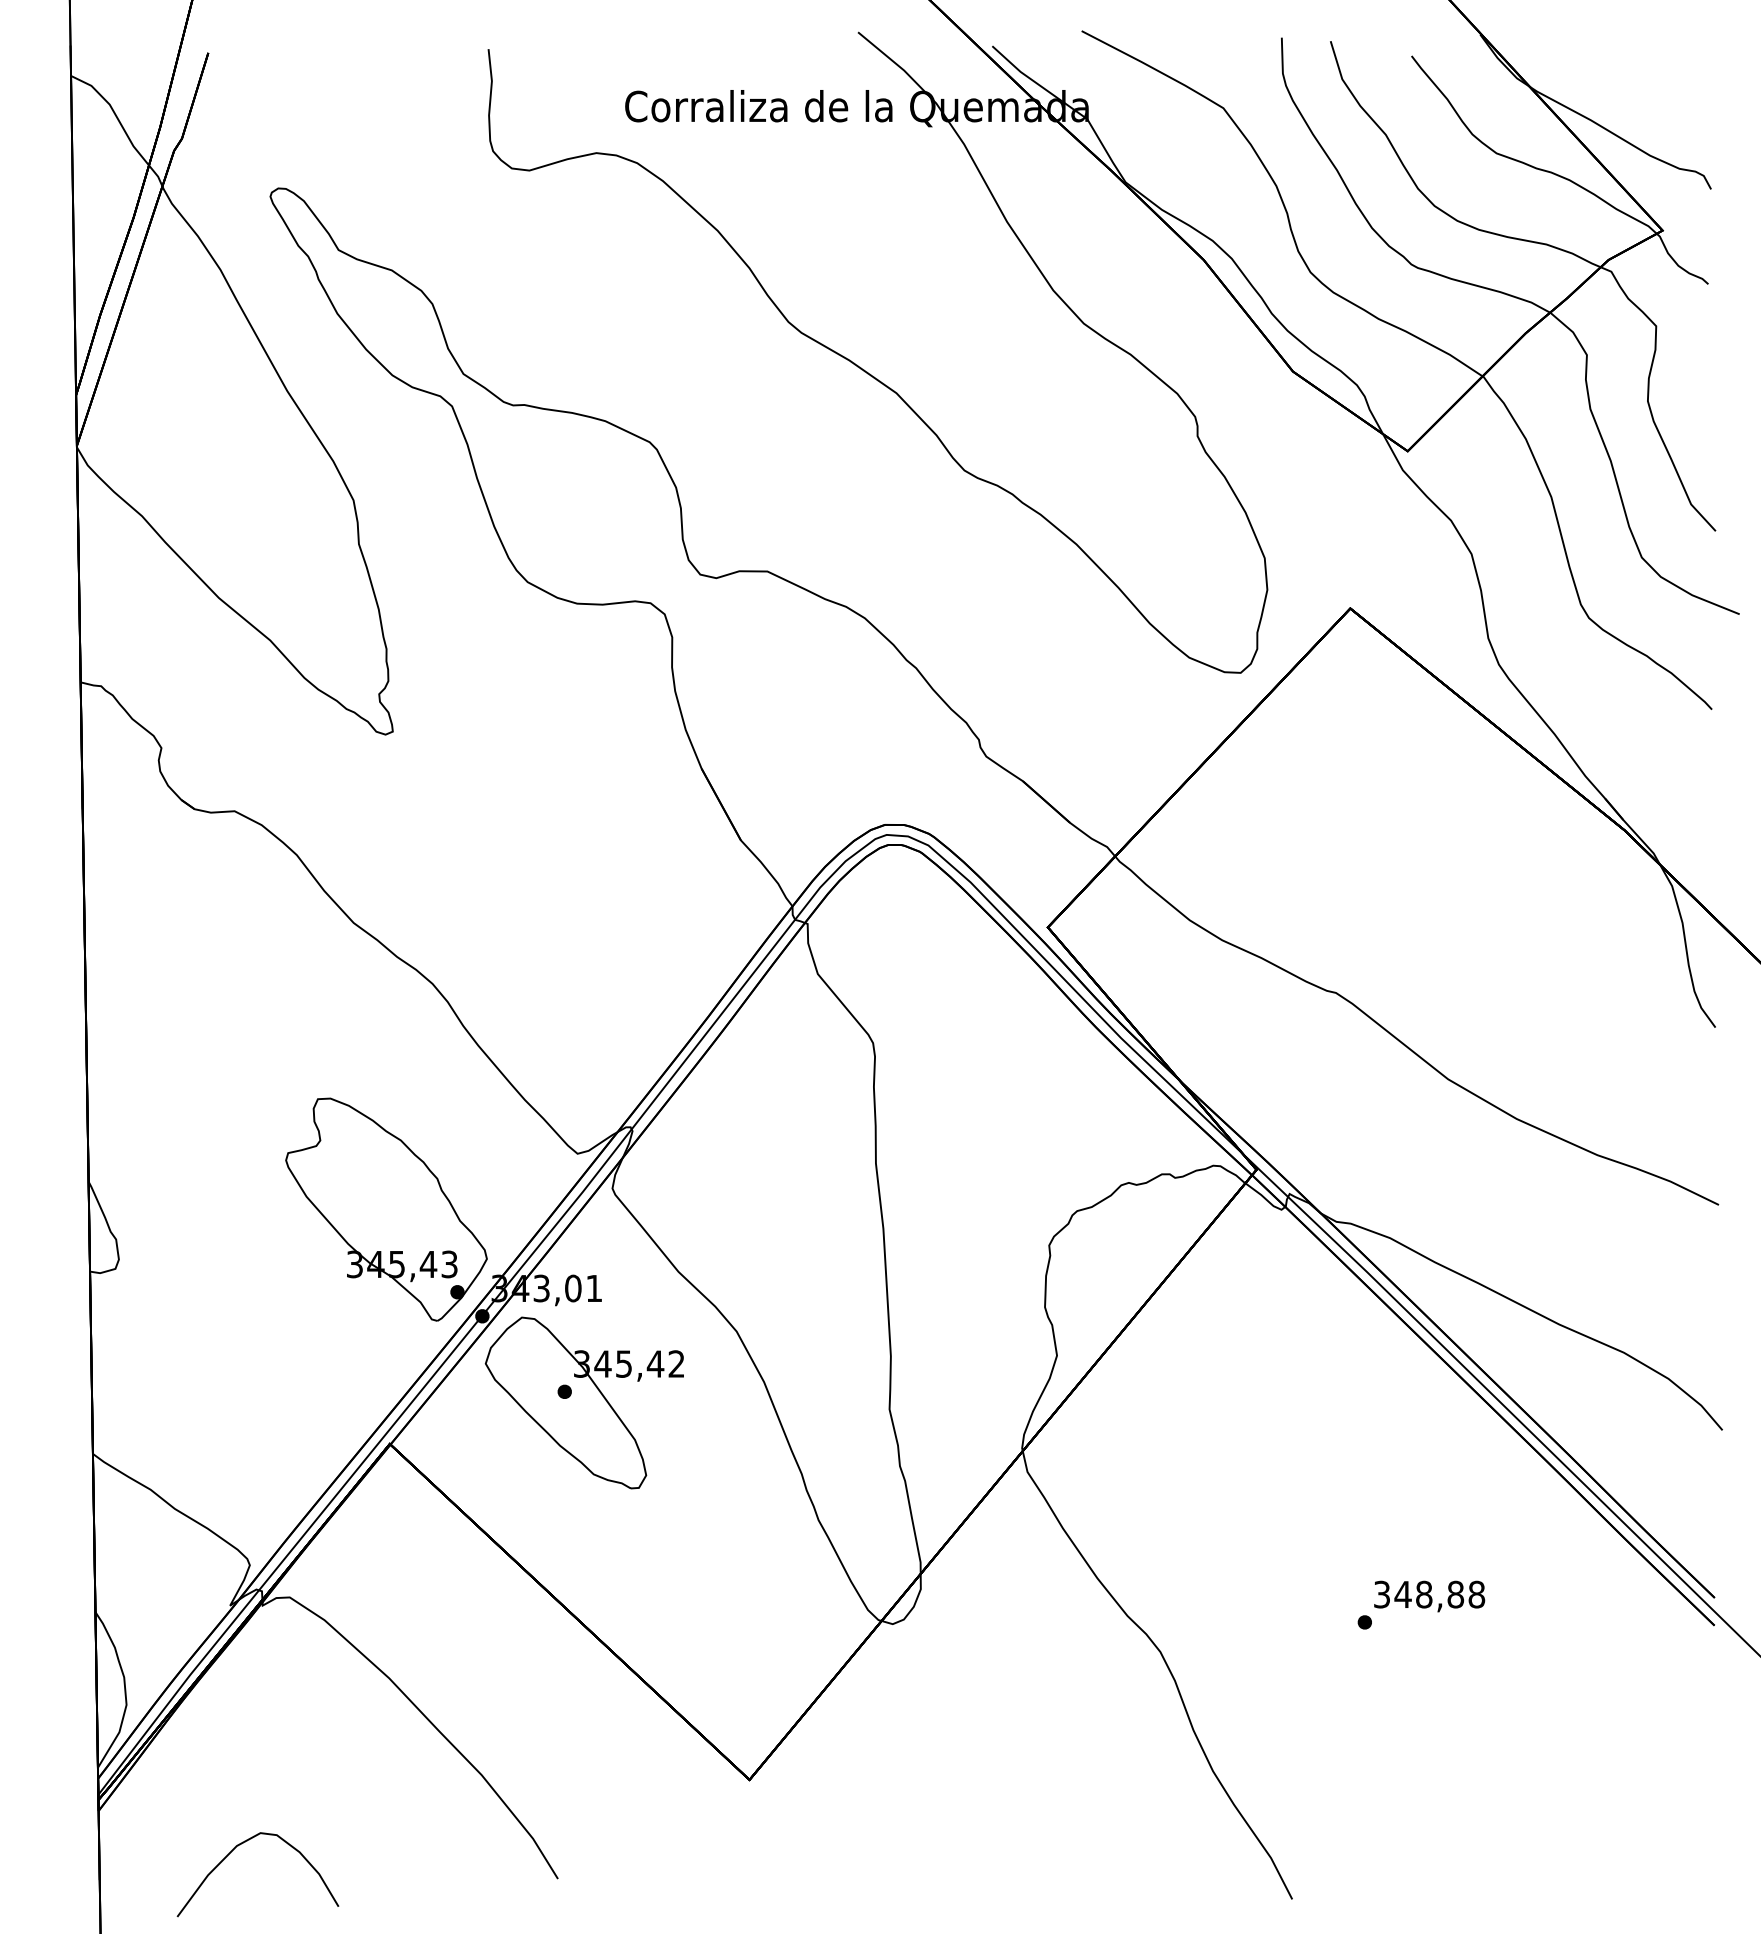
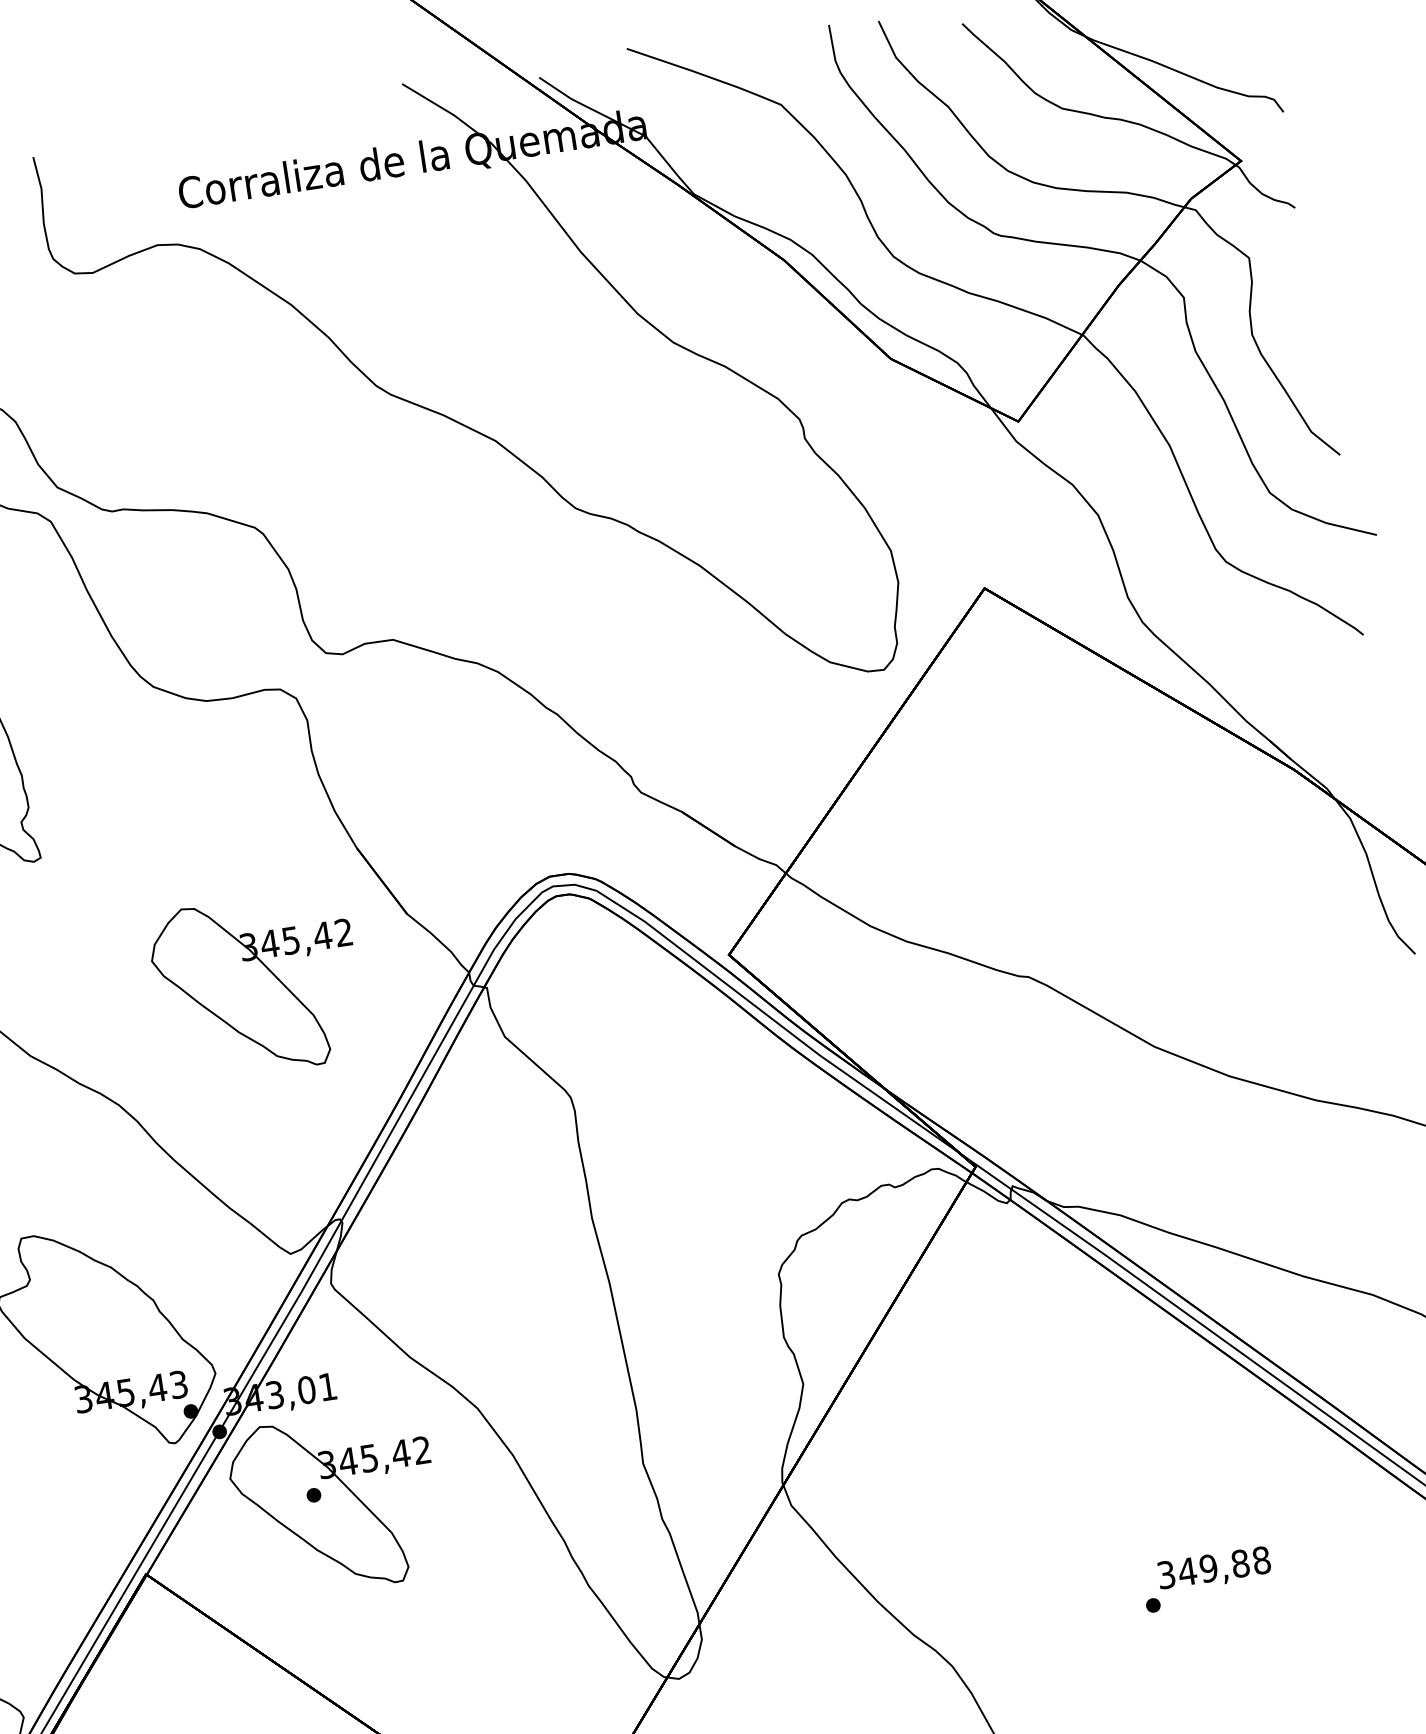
part: (583, 887) -> (256, 985), added
text: (1423, 1594) -> (1208, 1568), 348,88 -> 349,88

